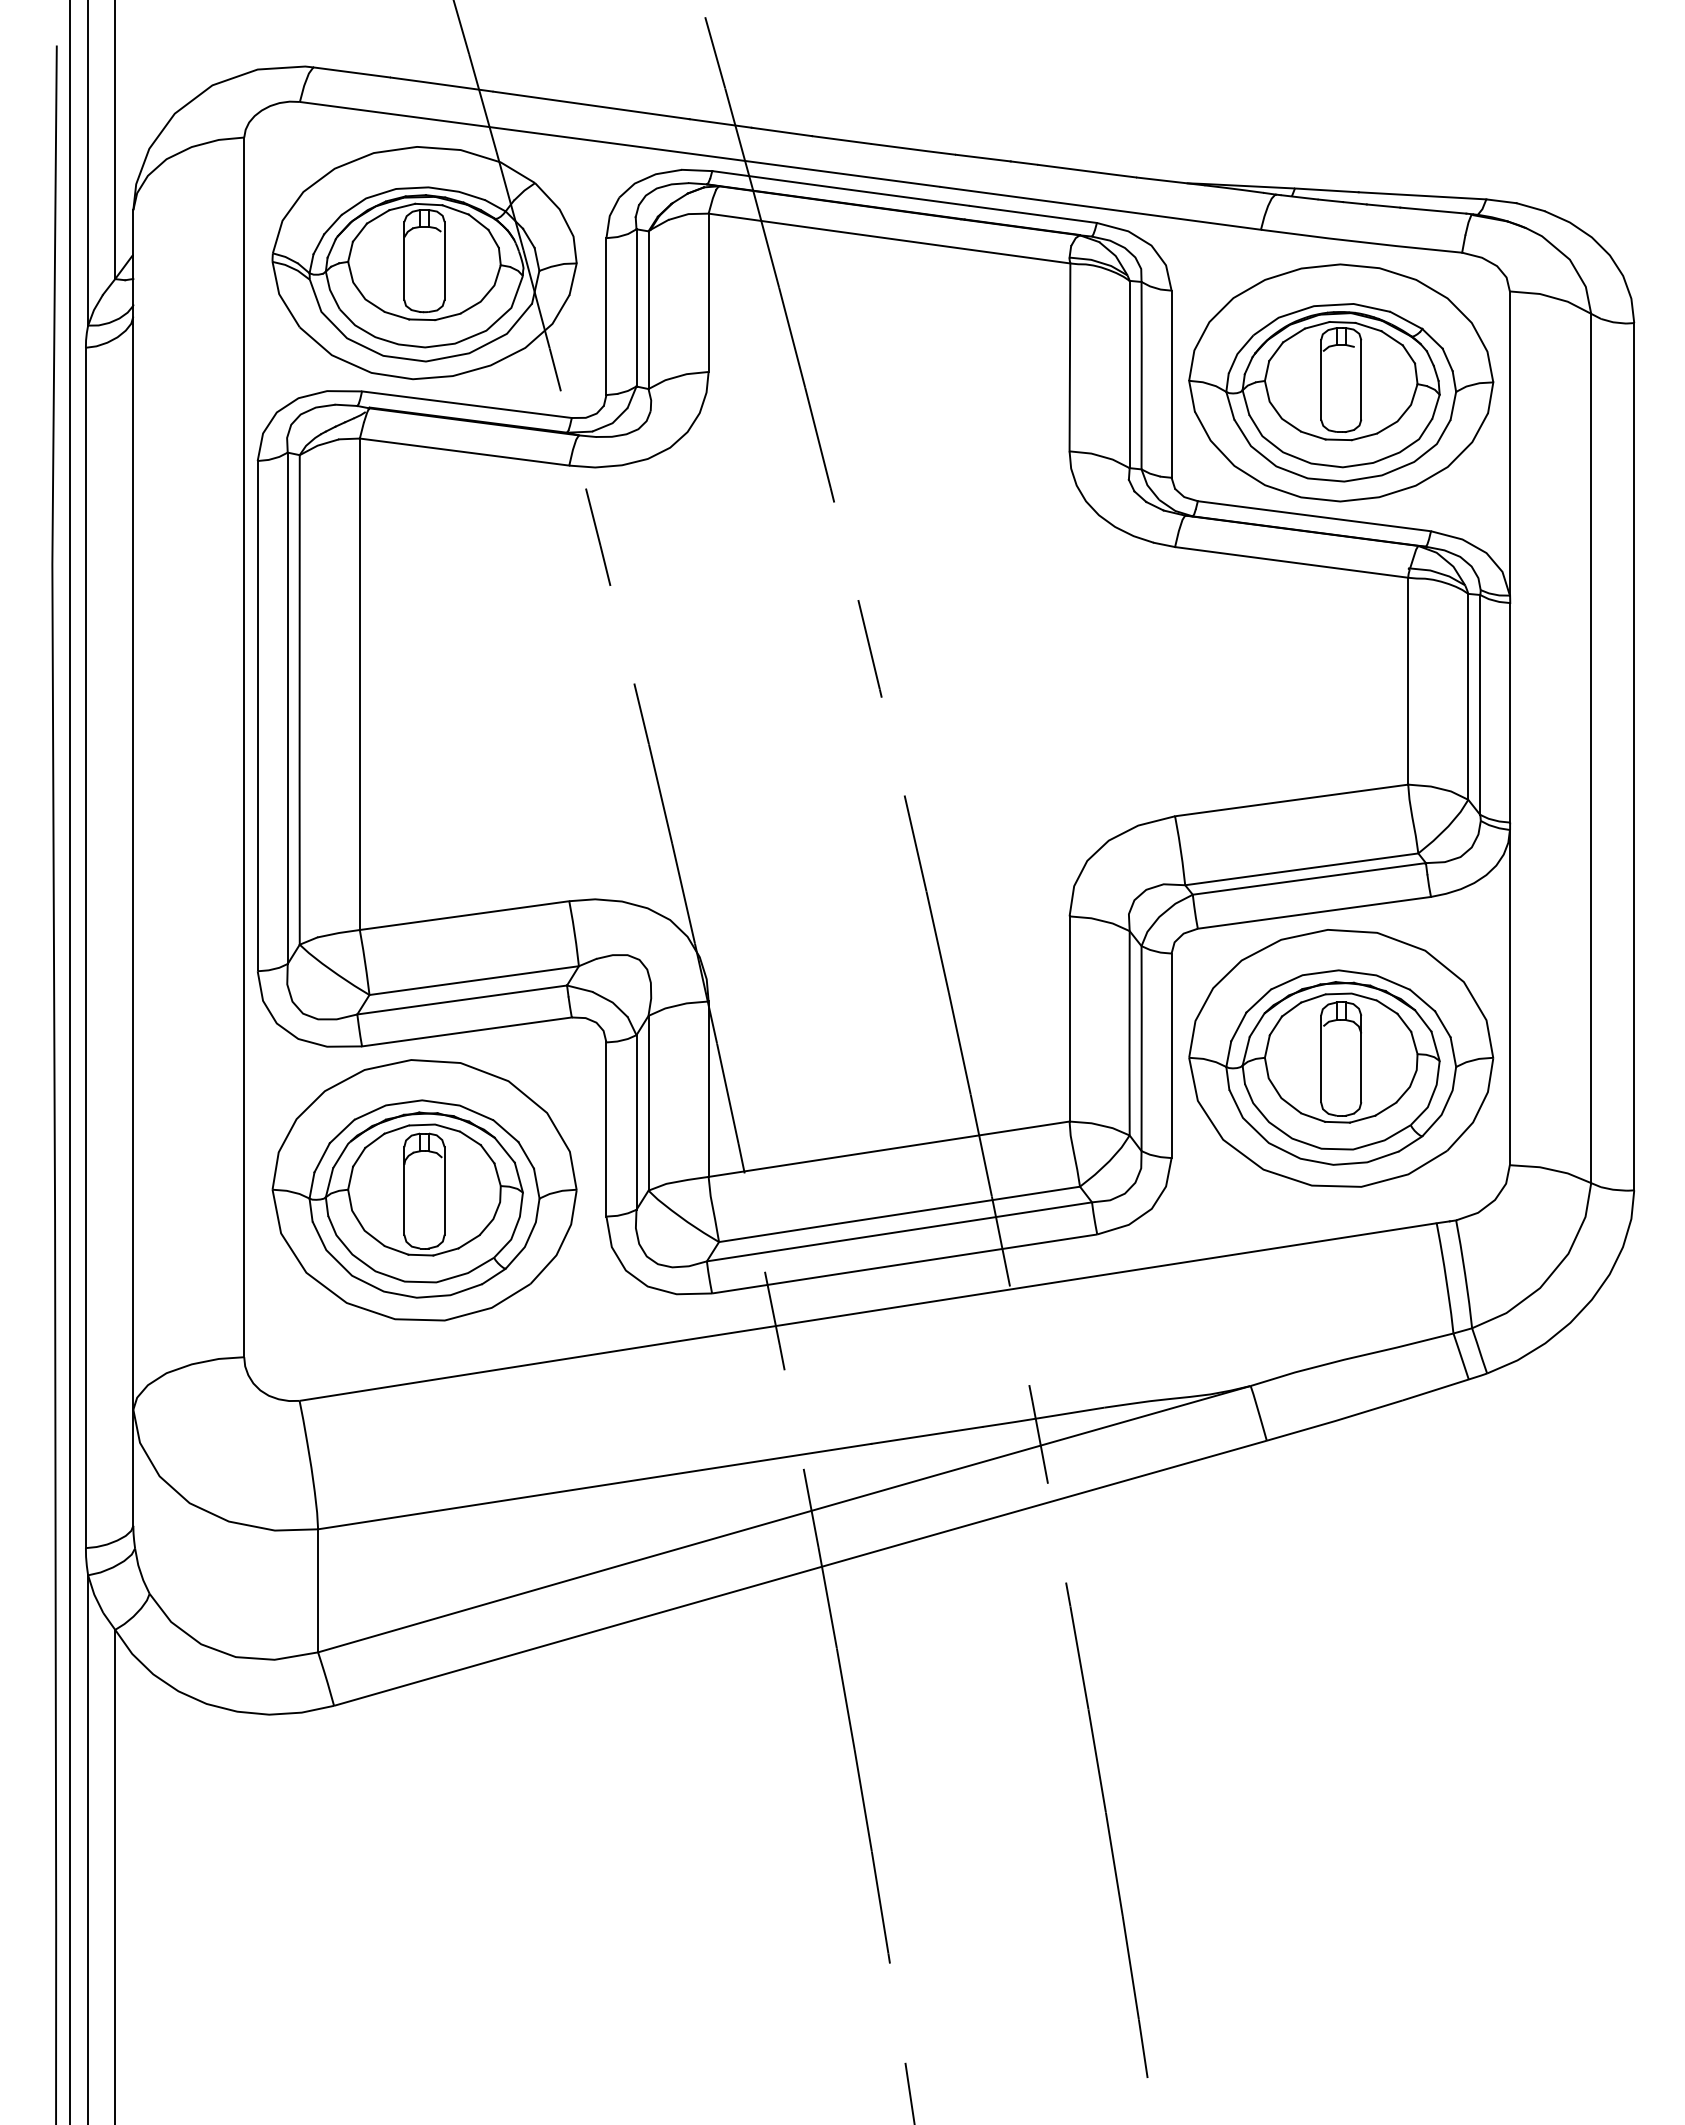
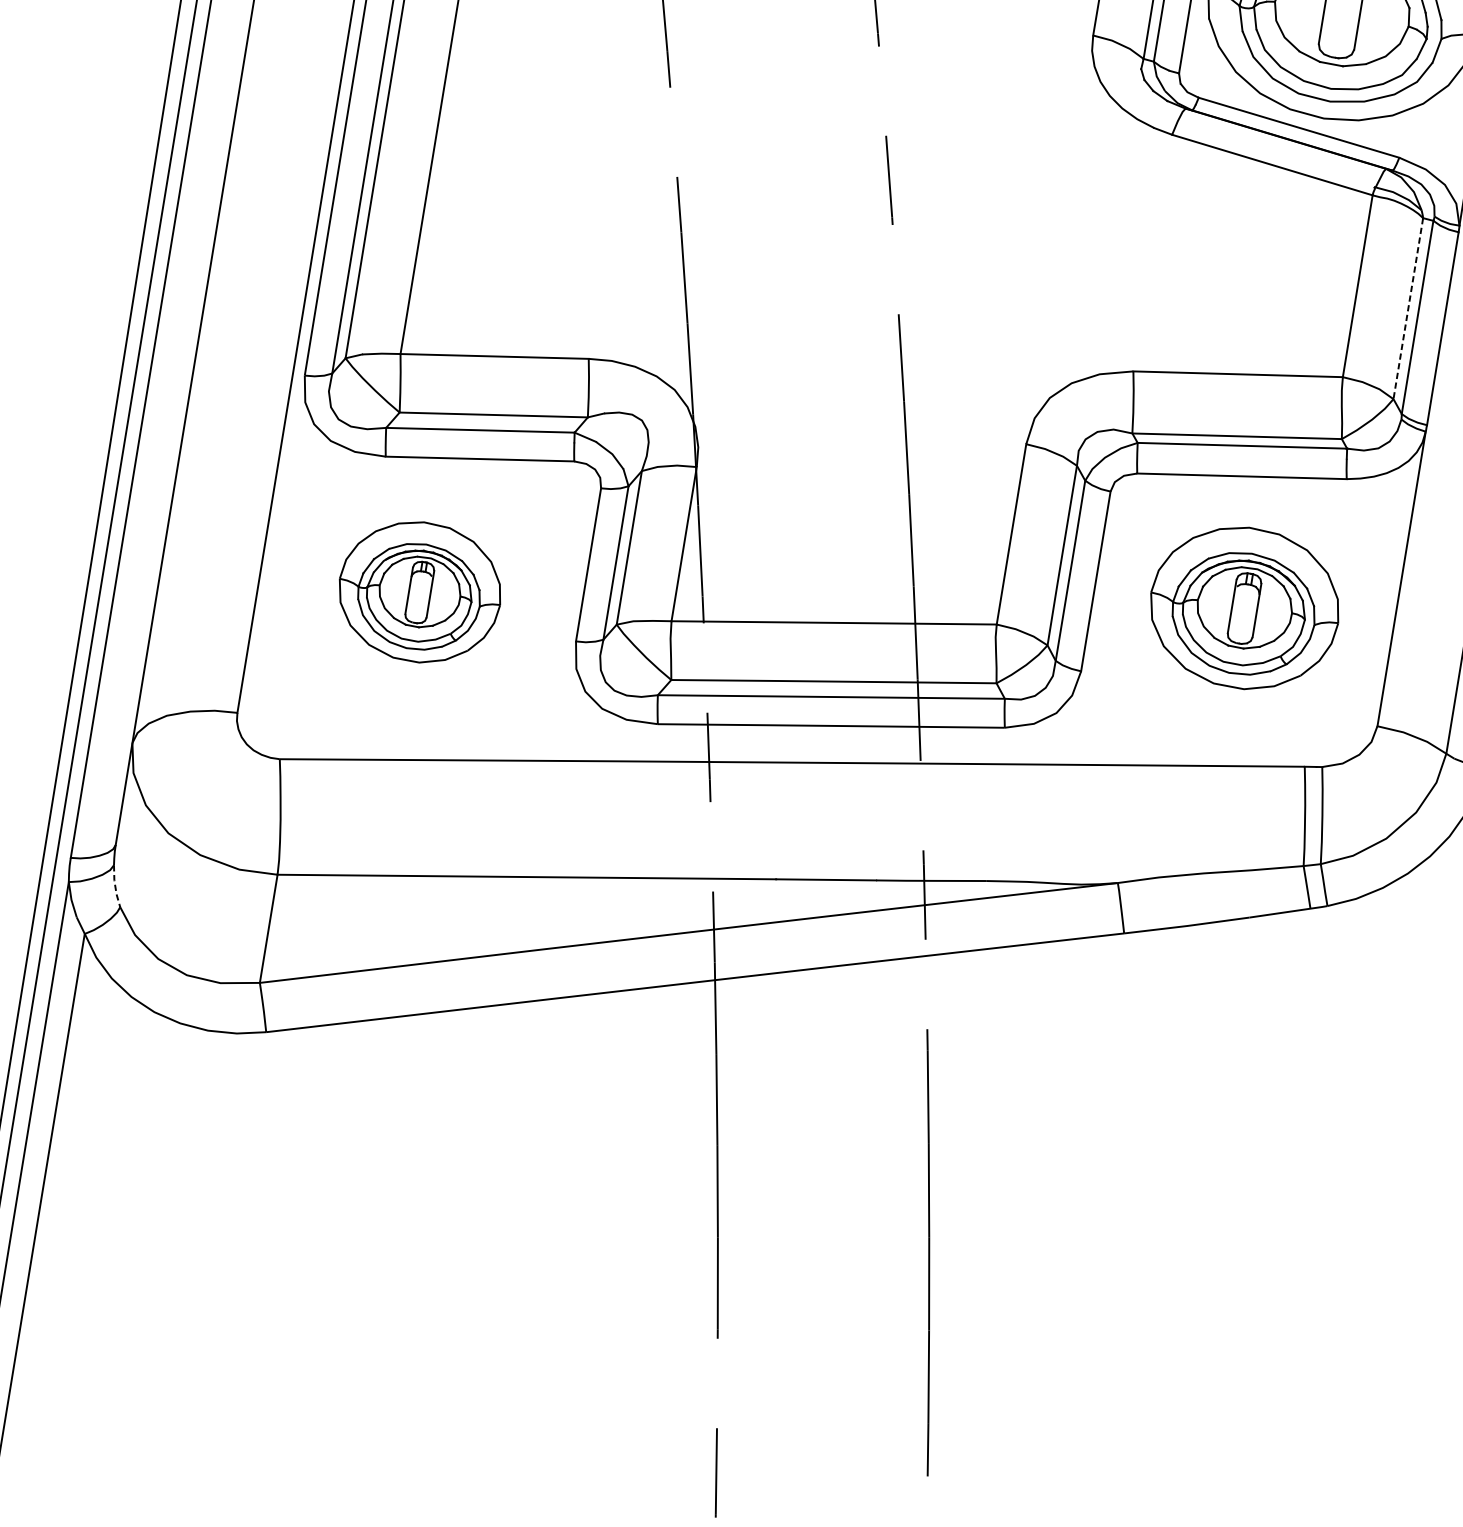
line: (1468, 696) -> (1408, 308), solid -> dashed
part: (1341, 1058) -> (1244, 608), size x0.7
part: (424, 1190) -> (419, 592), size x0.6
line: (140, 1571) -> (115, 886), solid -> dashed

